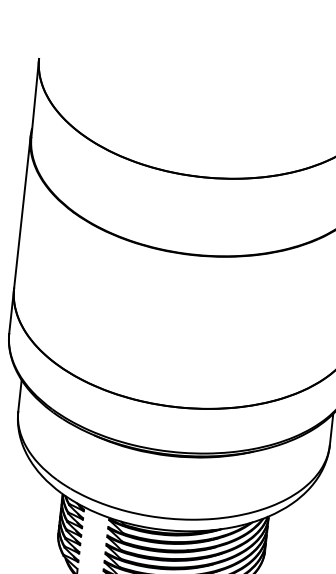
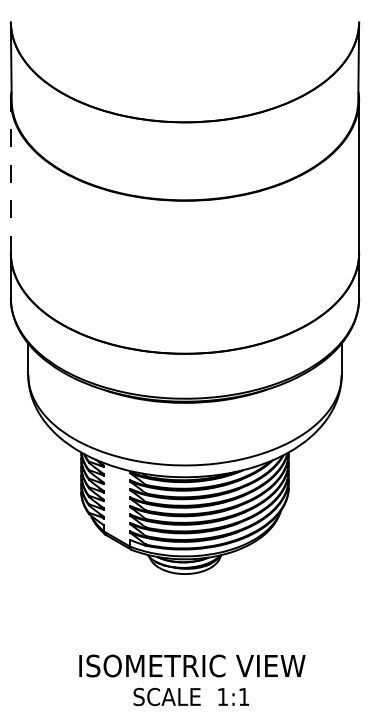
line: (22, 212) -> (10, 176), solid -> dashed

